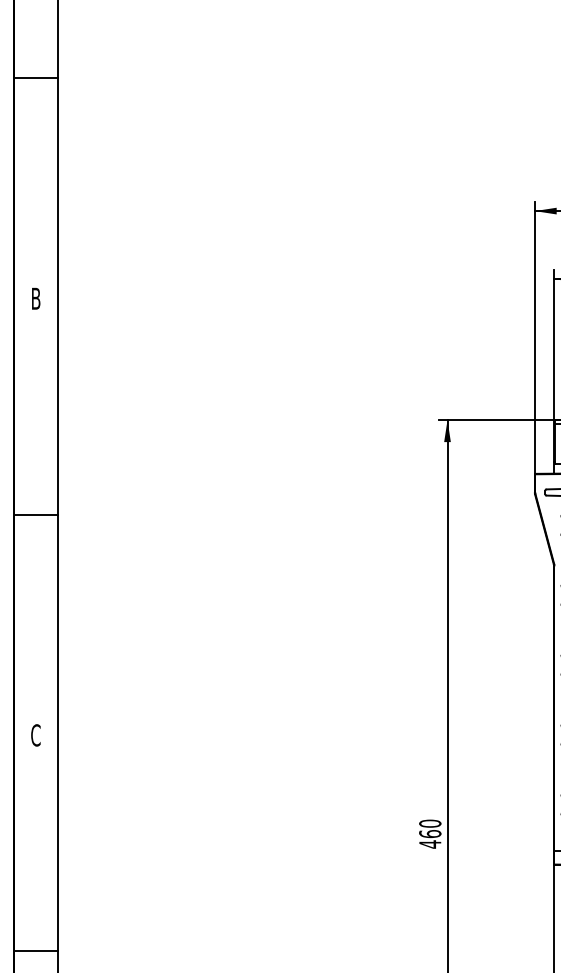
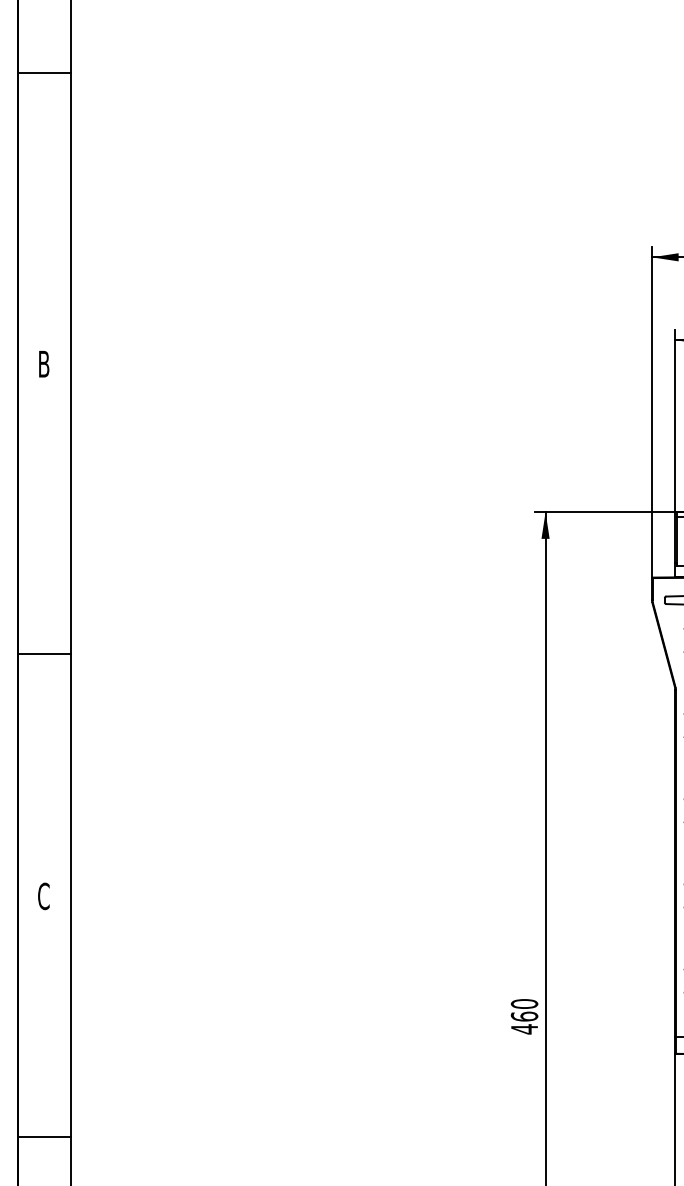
line: (35, 78) -> (43, 73), moved
line: (35, 514) -> (43, 654), moved
line: (35, 951) -> (43, 1136), moved

